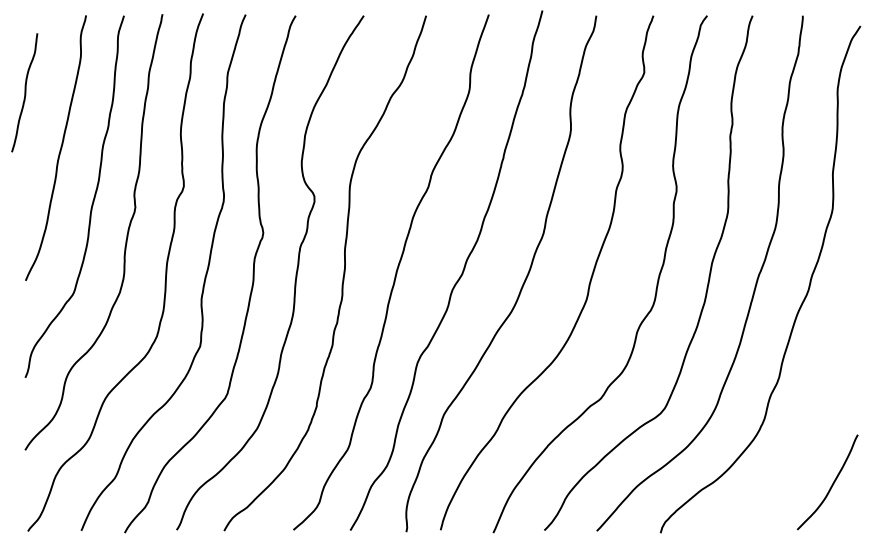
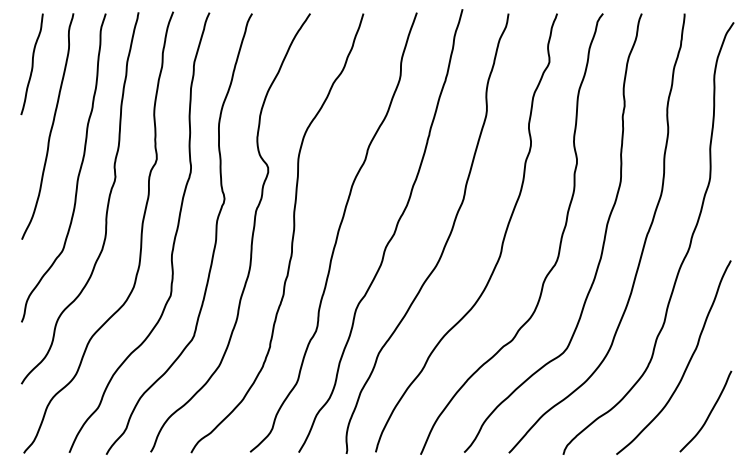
curve: (24, 92) -> (31, 64), moved
curve: (806, 426) -> (687, 363), added

